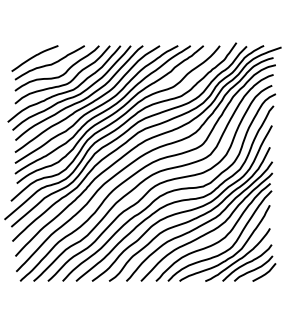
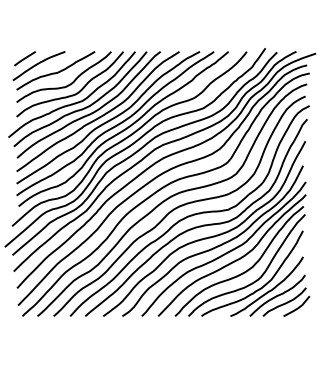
line: (22, 51) -> (25, 58), added

